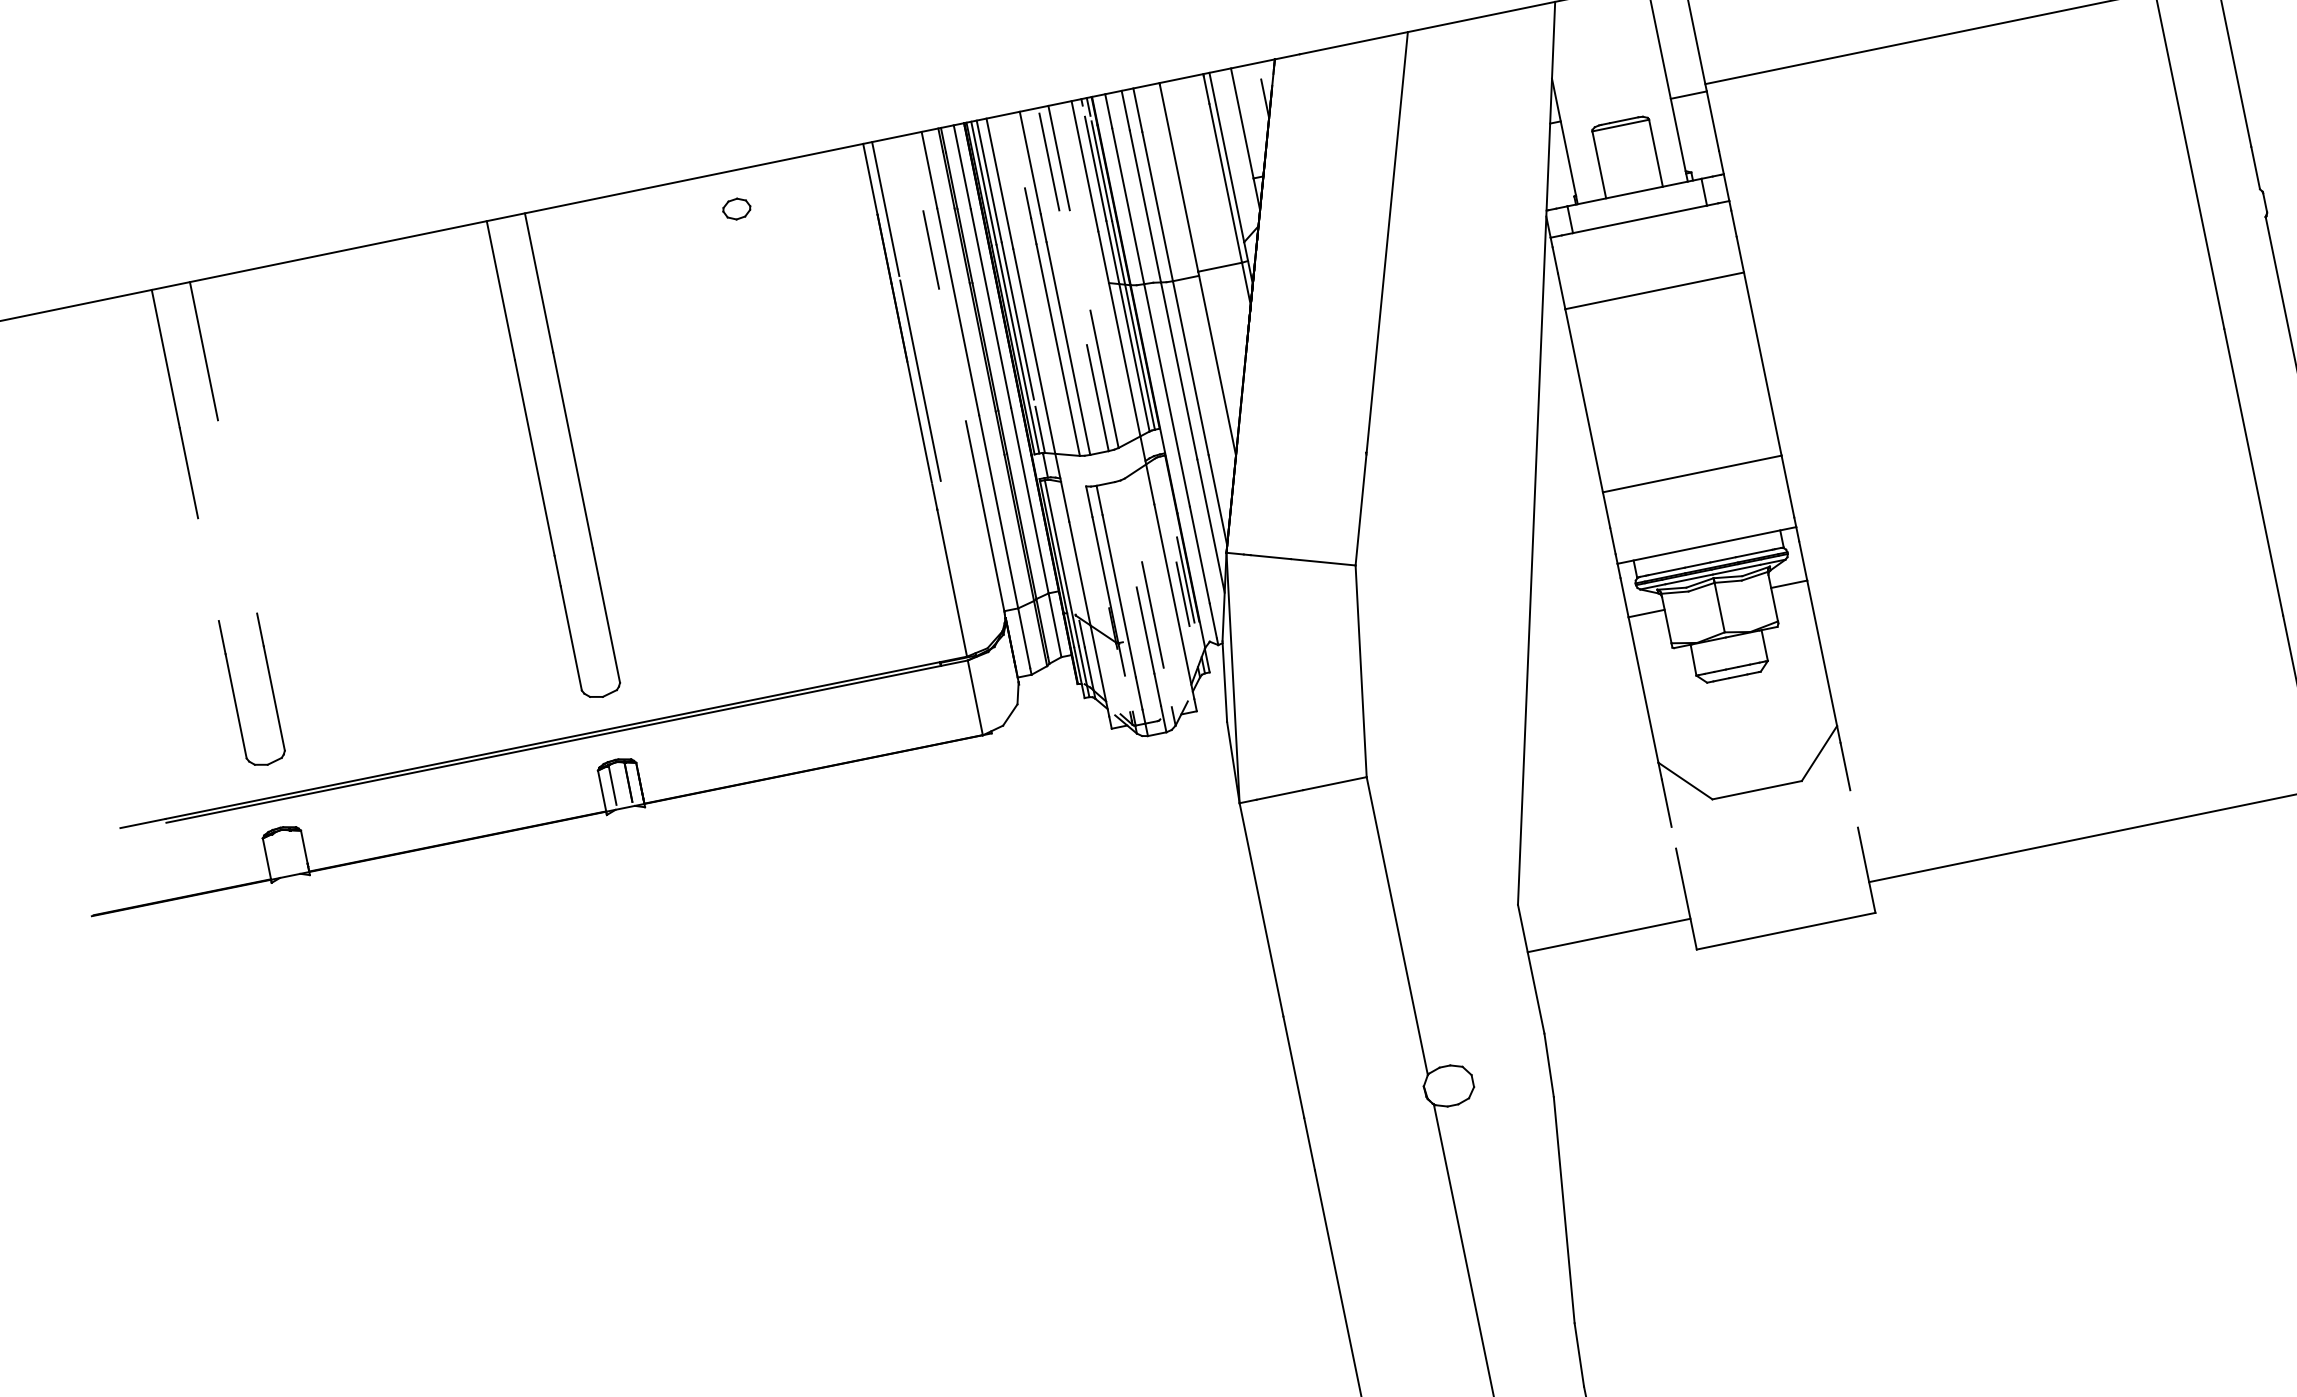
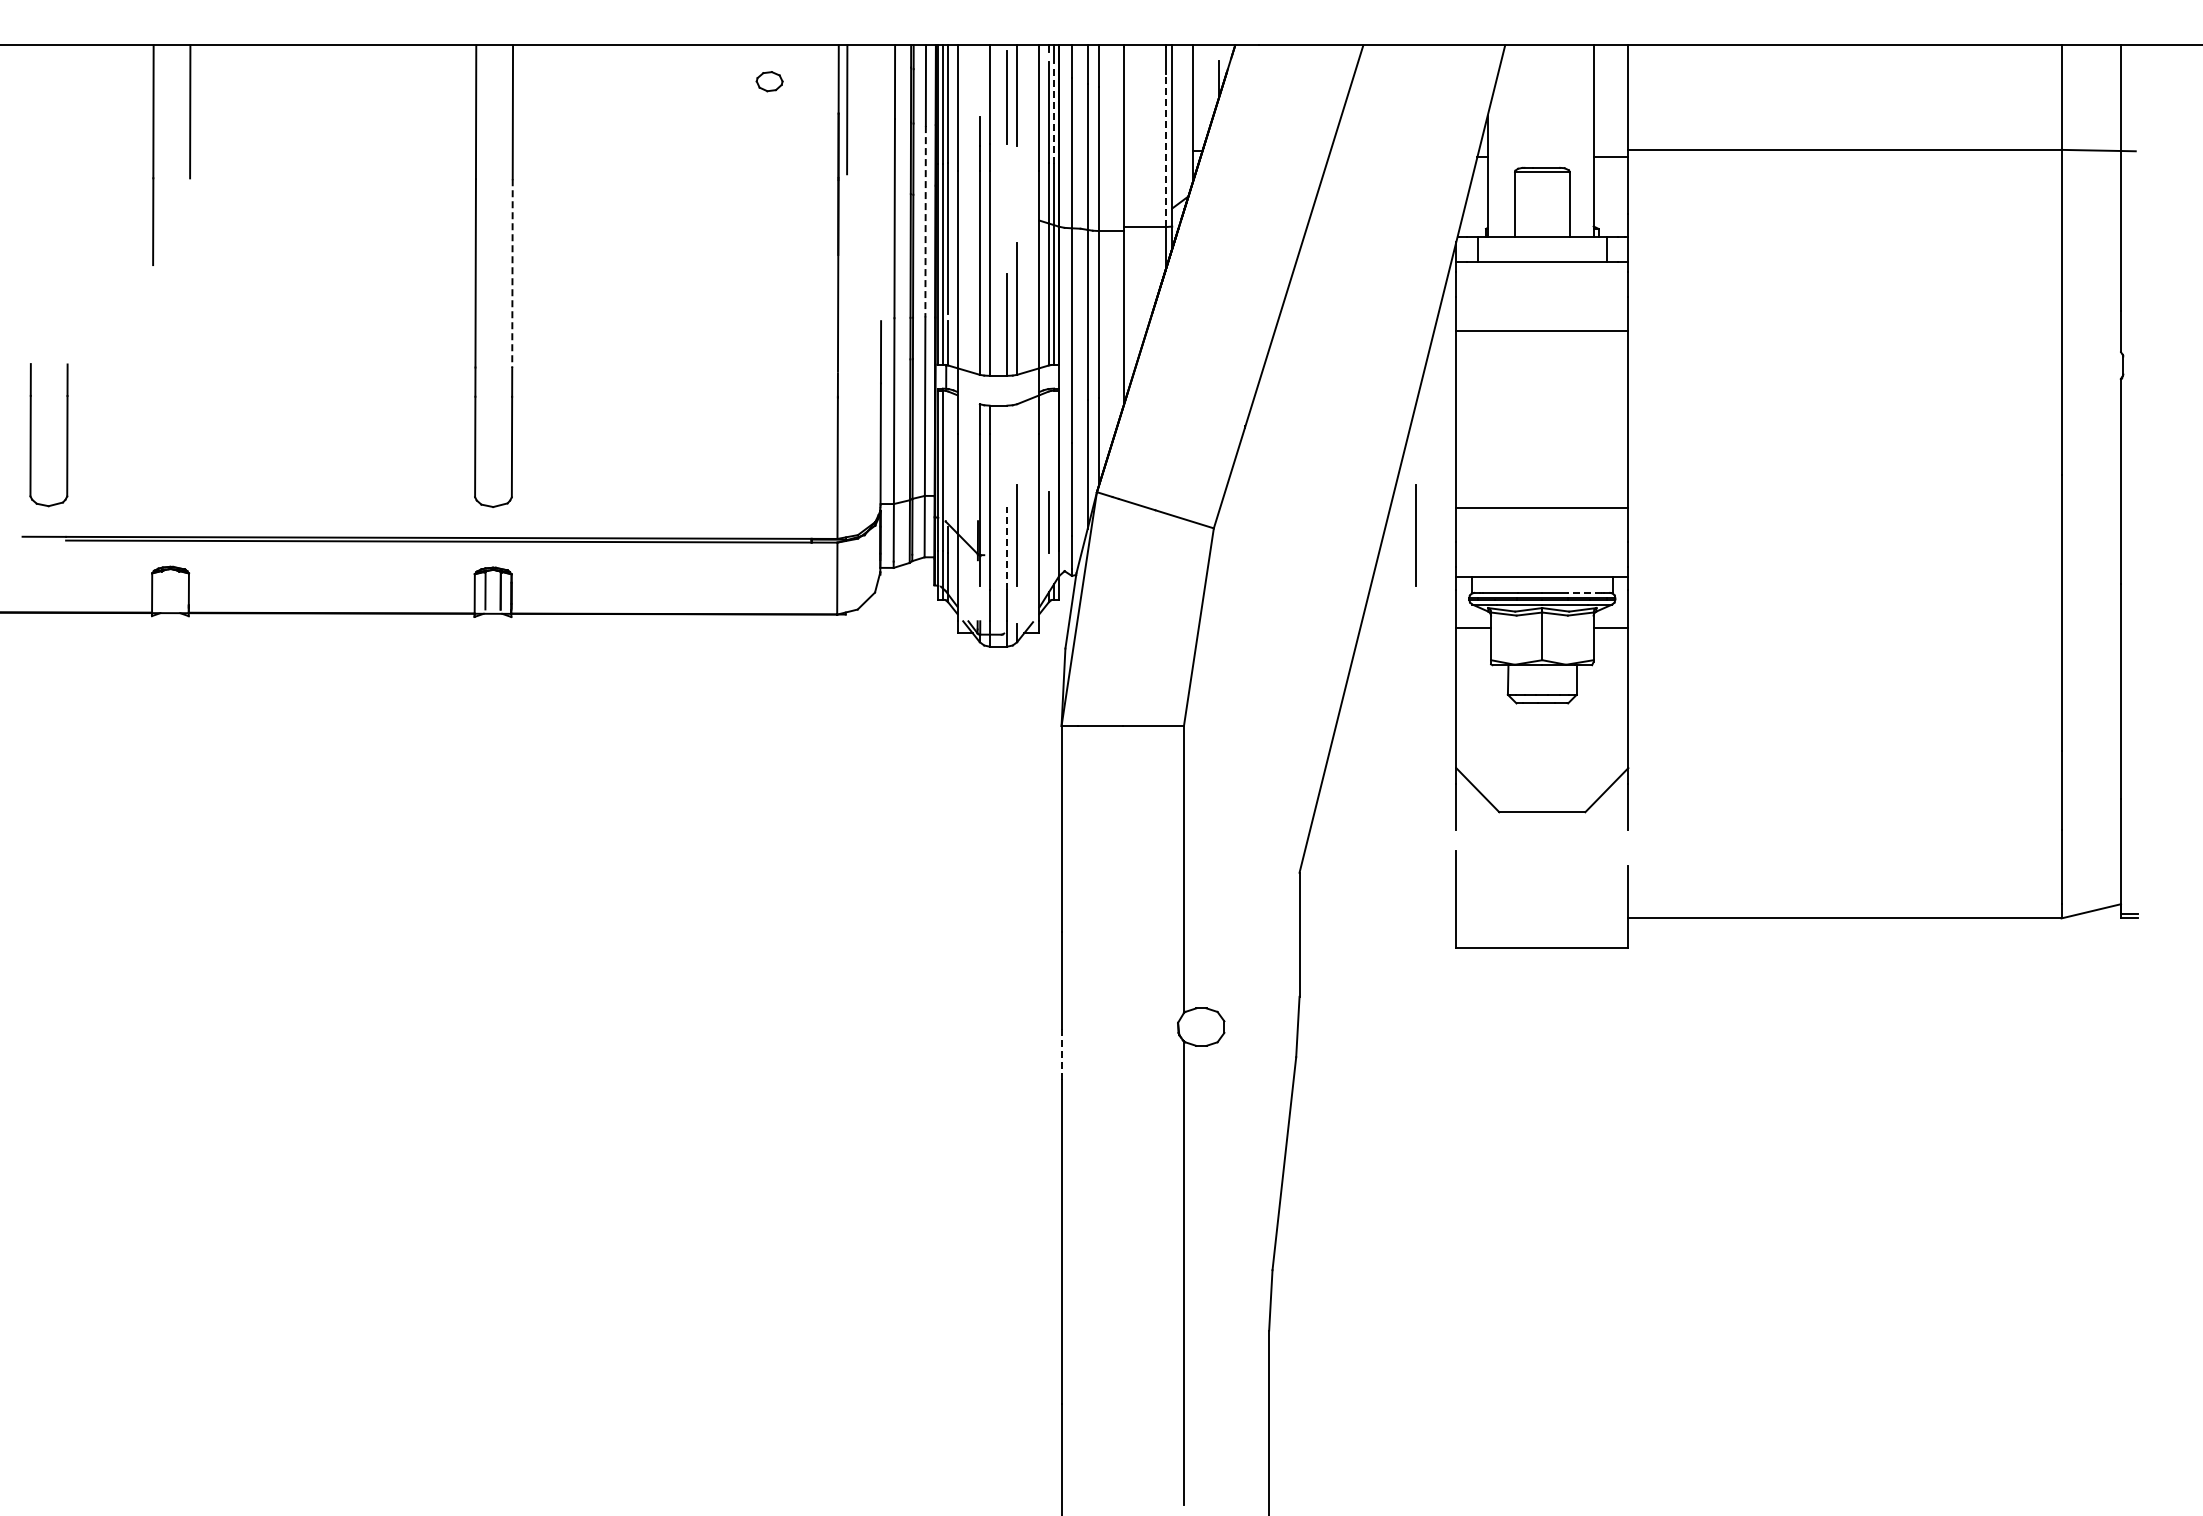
line: (1102, 170) -> (1054, 115), solid -> dashed
line: (1225, 183) -> (1166, 150), solid -> dashed
part: (736, 208) -> (769, 81), moved
line: (931, 250) -> (881, 156), removed
line: (990, 308) -> (925, 221), solid -> dashed
line: (920, 380) -> (846, 274), removed
line: (573, 451) -> (512, 274), solid -> dashed
line: (1566, 529) -> (1415, 535), added
line: (1754, 553) -> (1584, 592), solid -> dashed
line: (1186, 579) -> (1054, 509), removed
line: (1145, 630) -> (1007, 548), solid -> dashed
part: (234, 695) -> (31, 435), moved
line: (1608, 935) -> (1377, 918), removed
line: (1309, 1144) -> (1061, 1054), solid -> dashed

